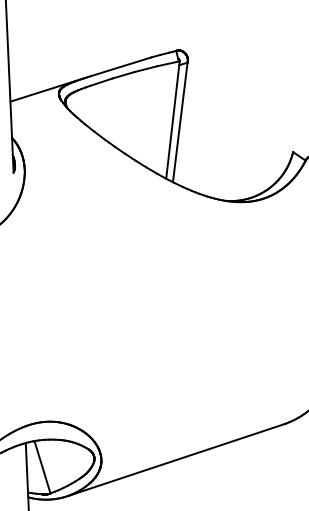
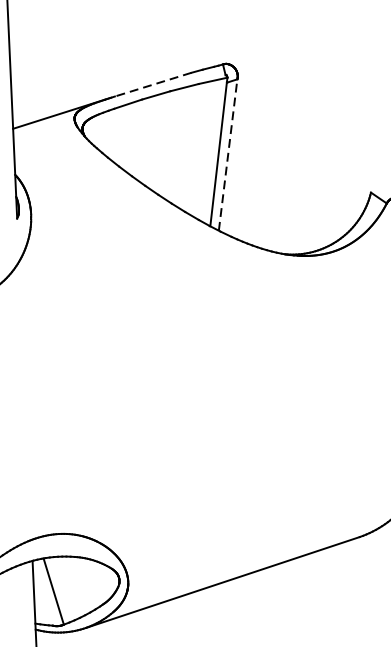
line: (121, 66) -> (153, 84), solid -> dashed
line: (180, 121) -> (228, 153), solid -> dashed

